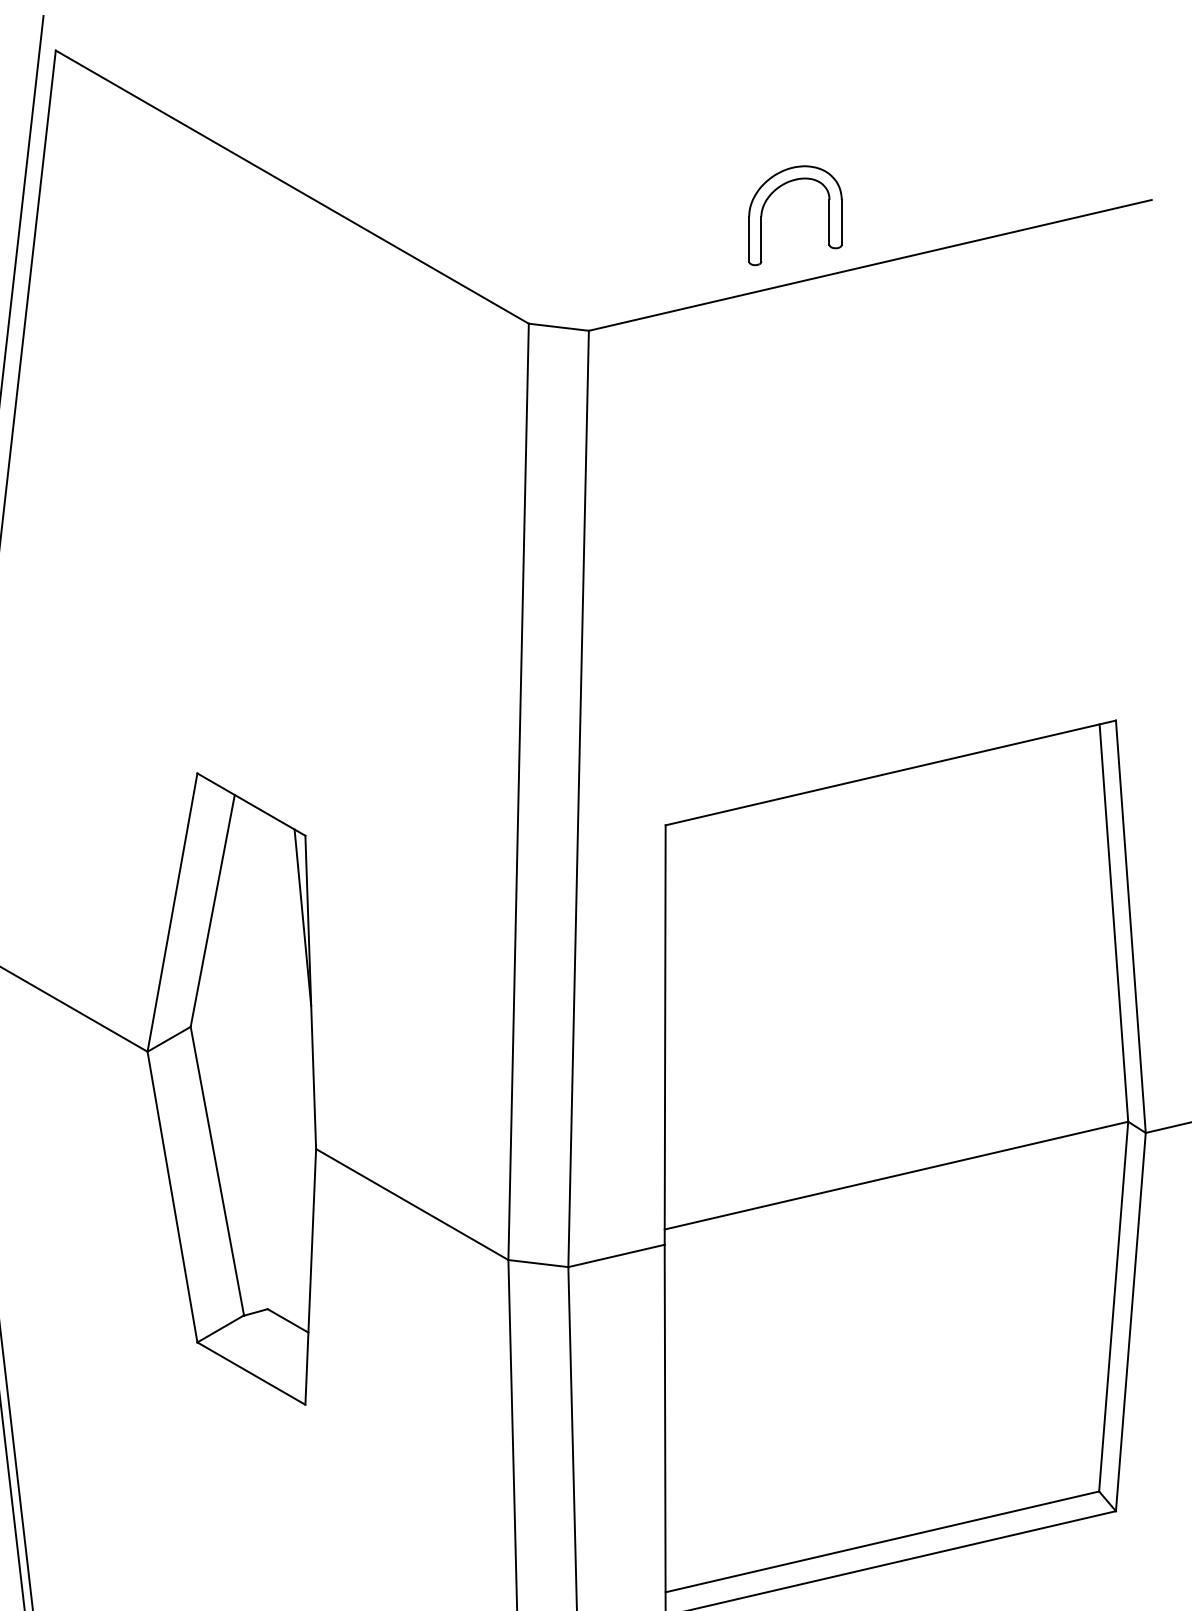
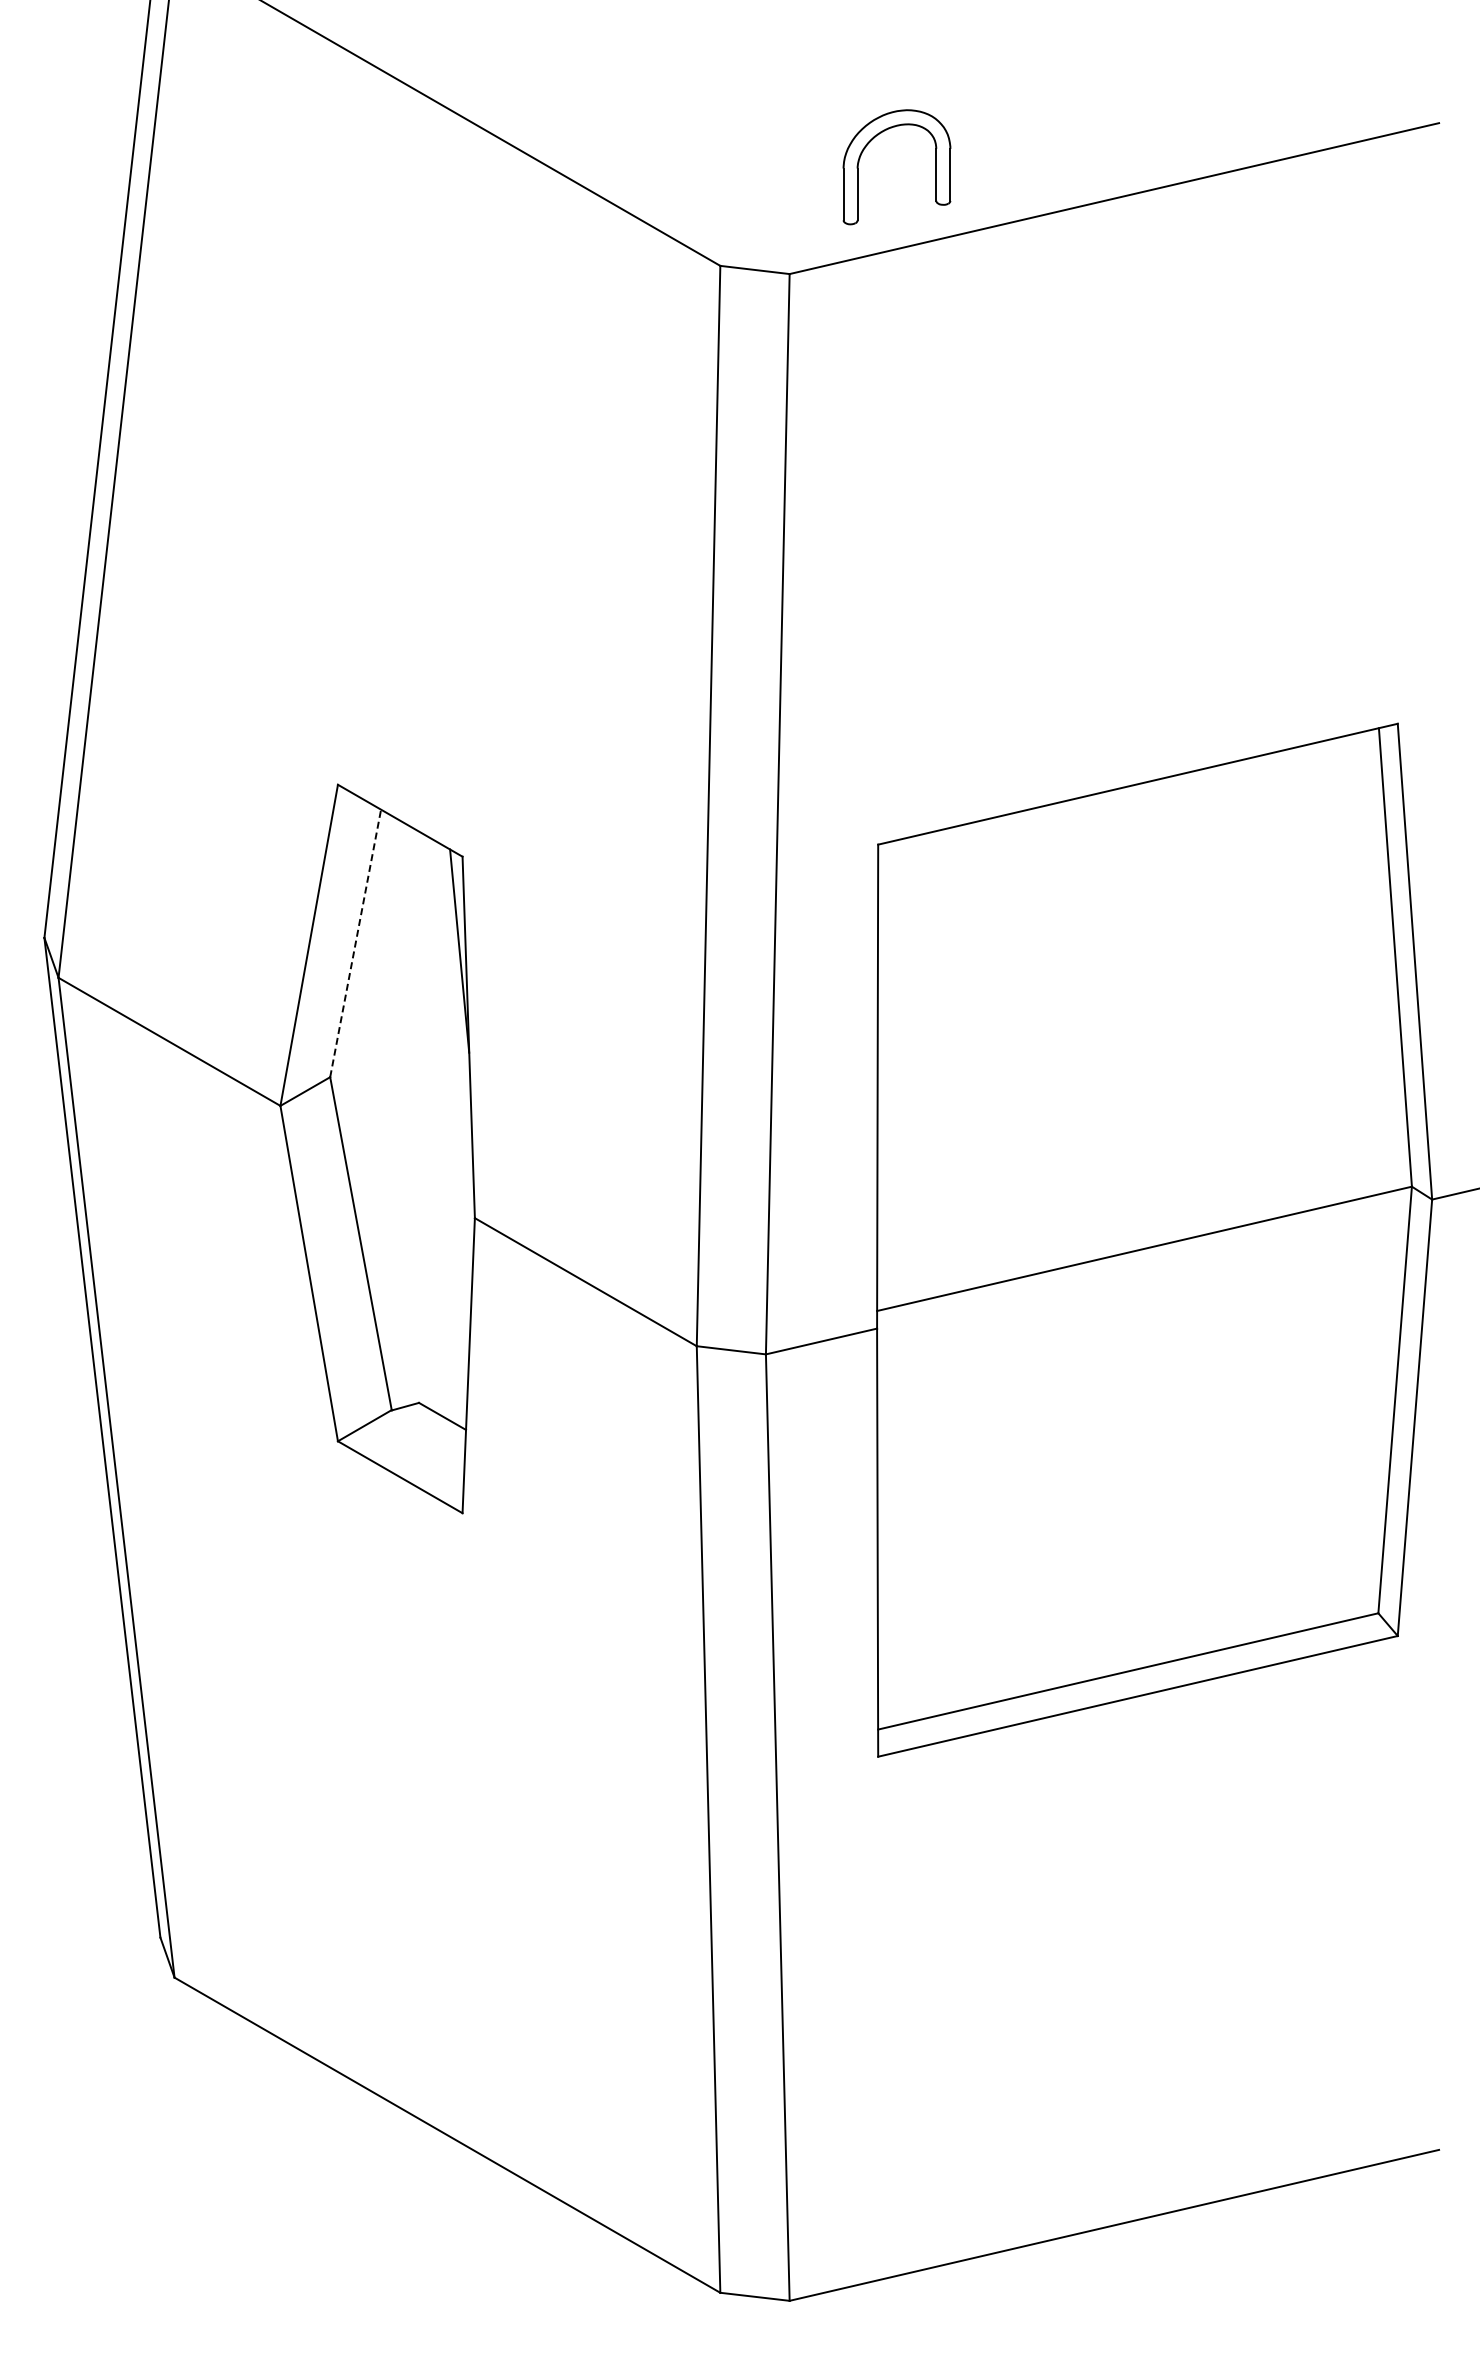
part: (769, 198) -> (866, 147), moved
line: (212, 910) -> (355, 942), solid -> dashed

